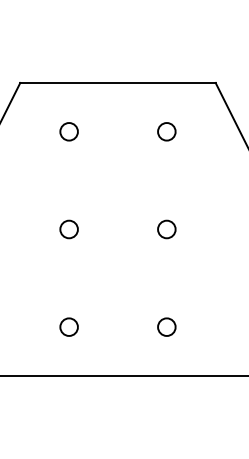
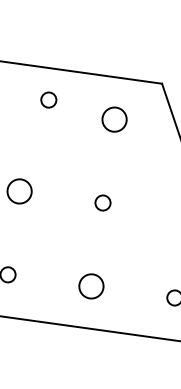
circle: (68, 131) -> (48, 99), moved
circle: (166, 131) -> (114, 119), size x1.6
circle: (68, 229) -> (19, 191), size x1.6
circle: (166, 326) -> (91, 285), size x1.6

